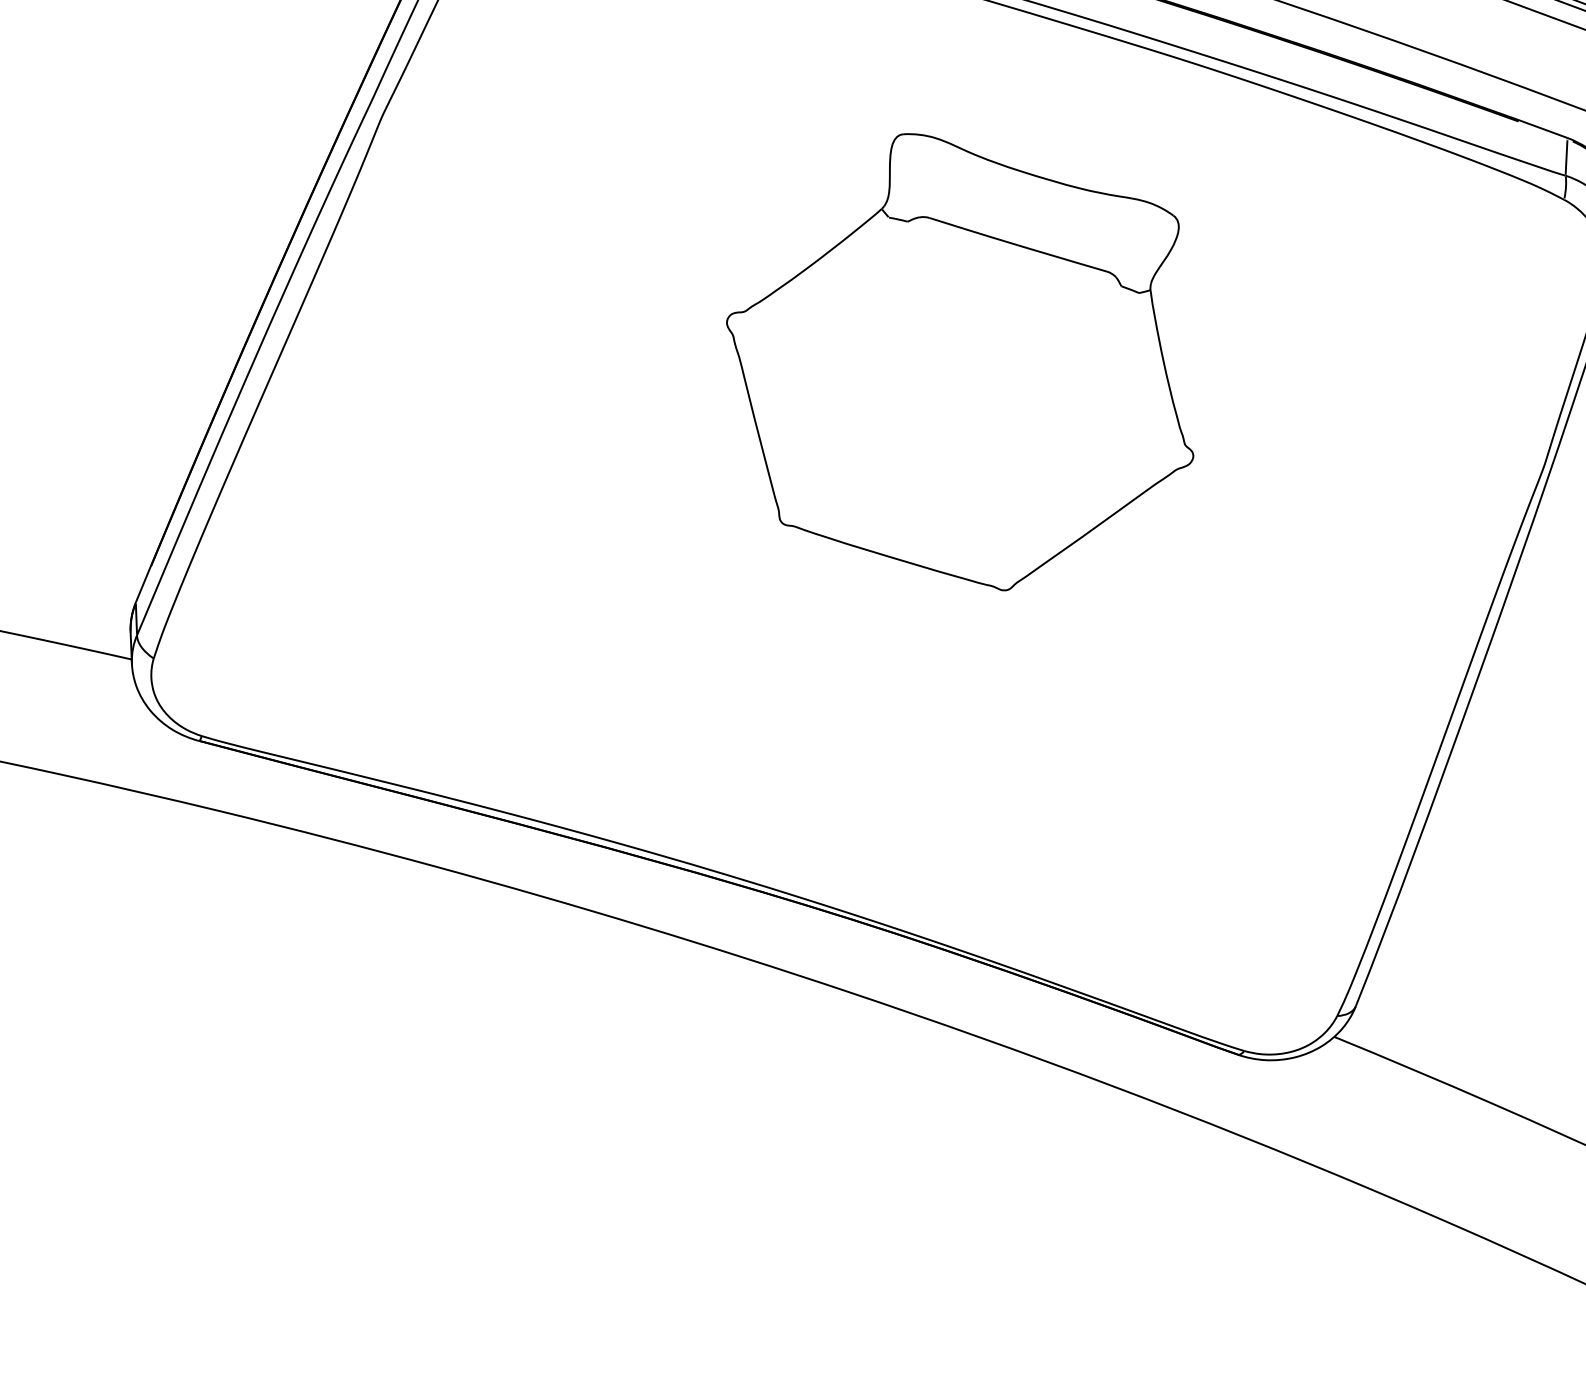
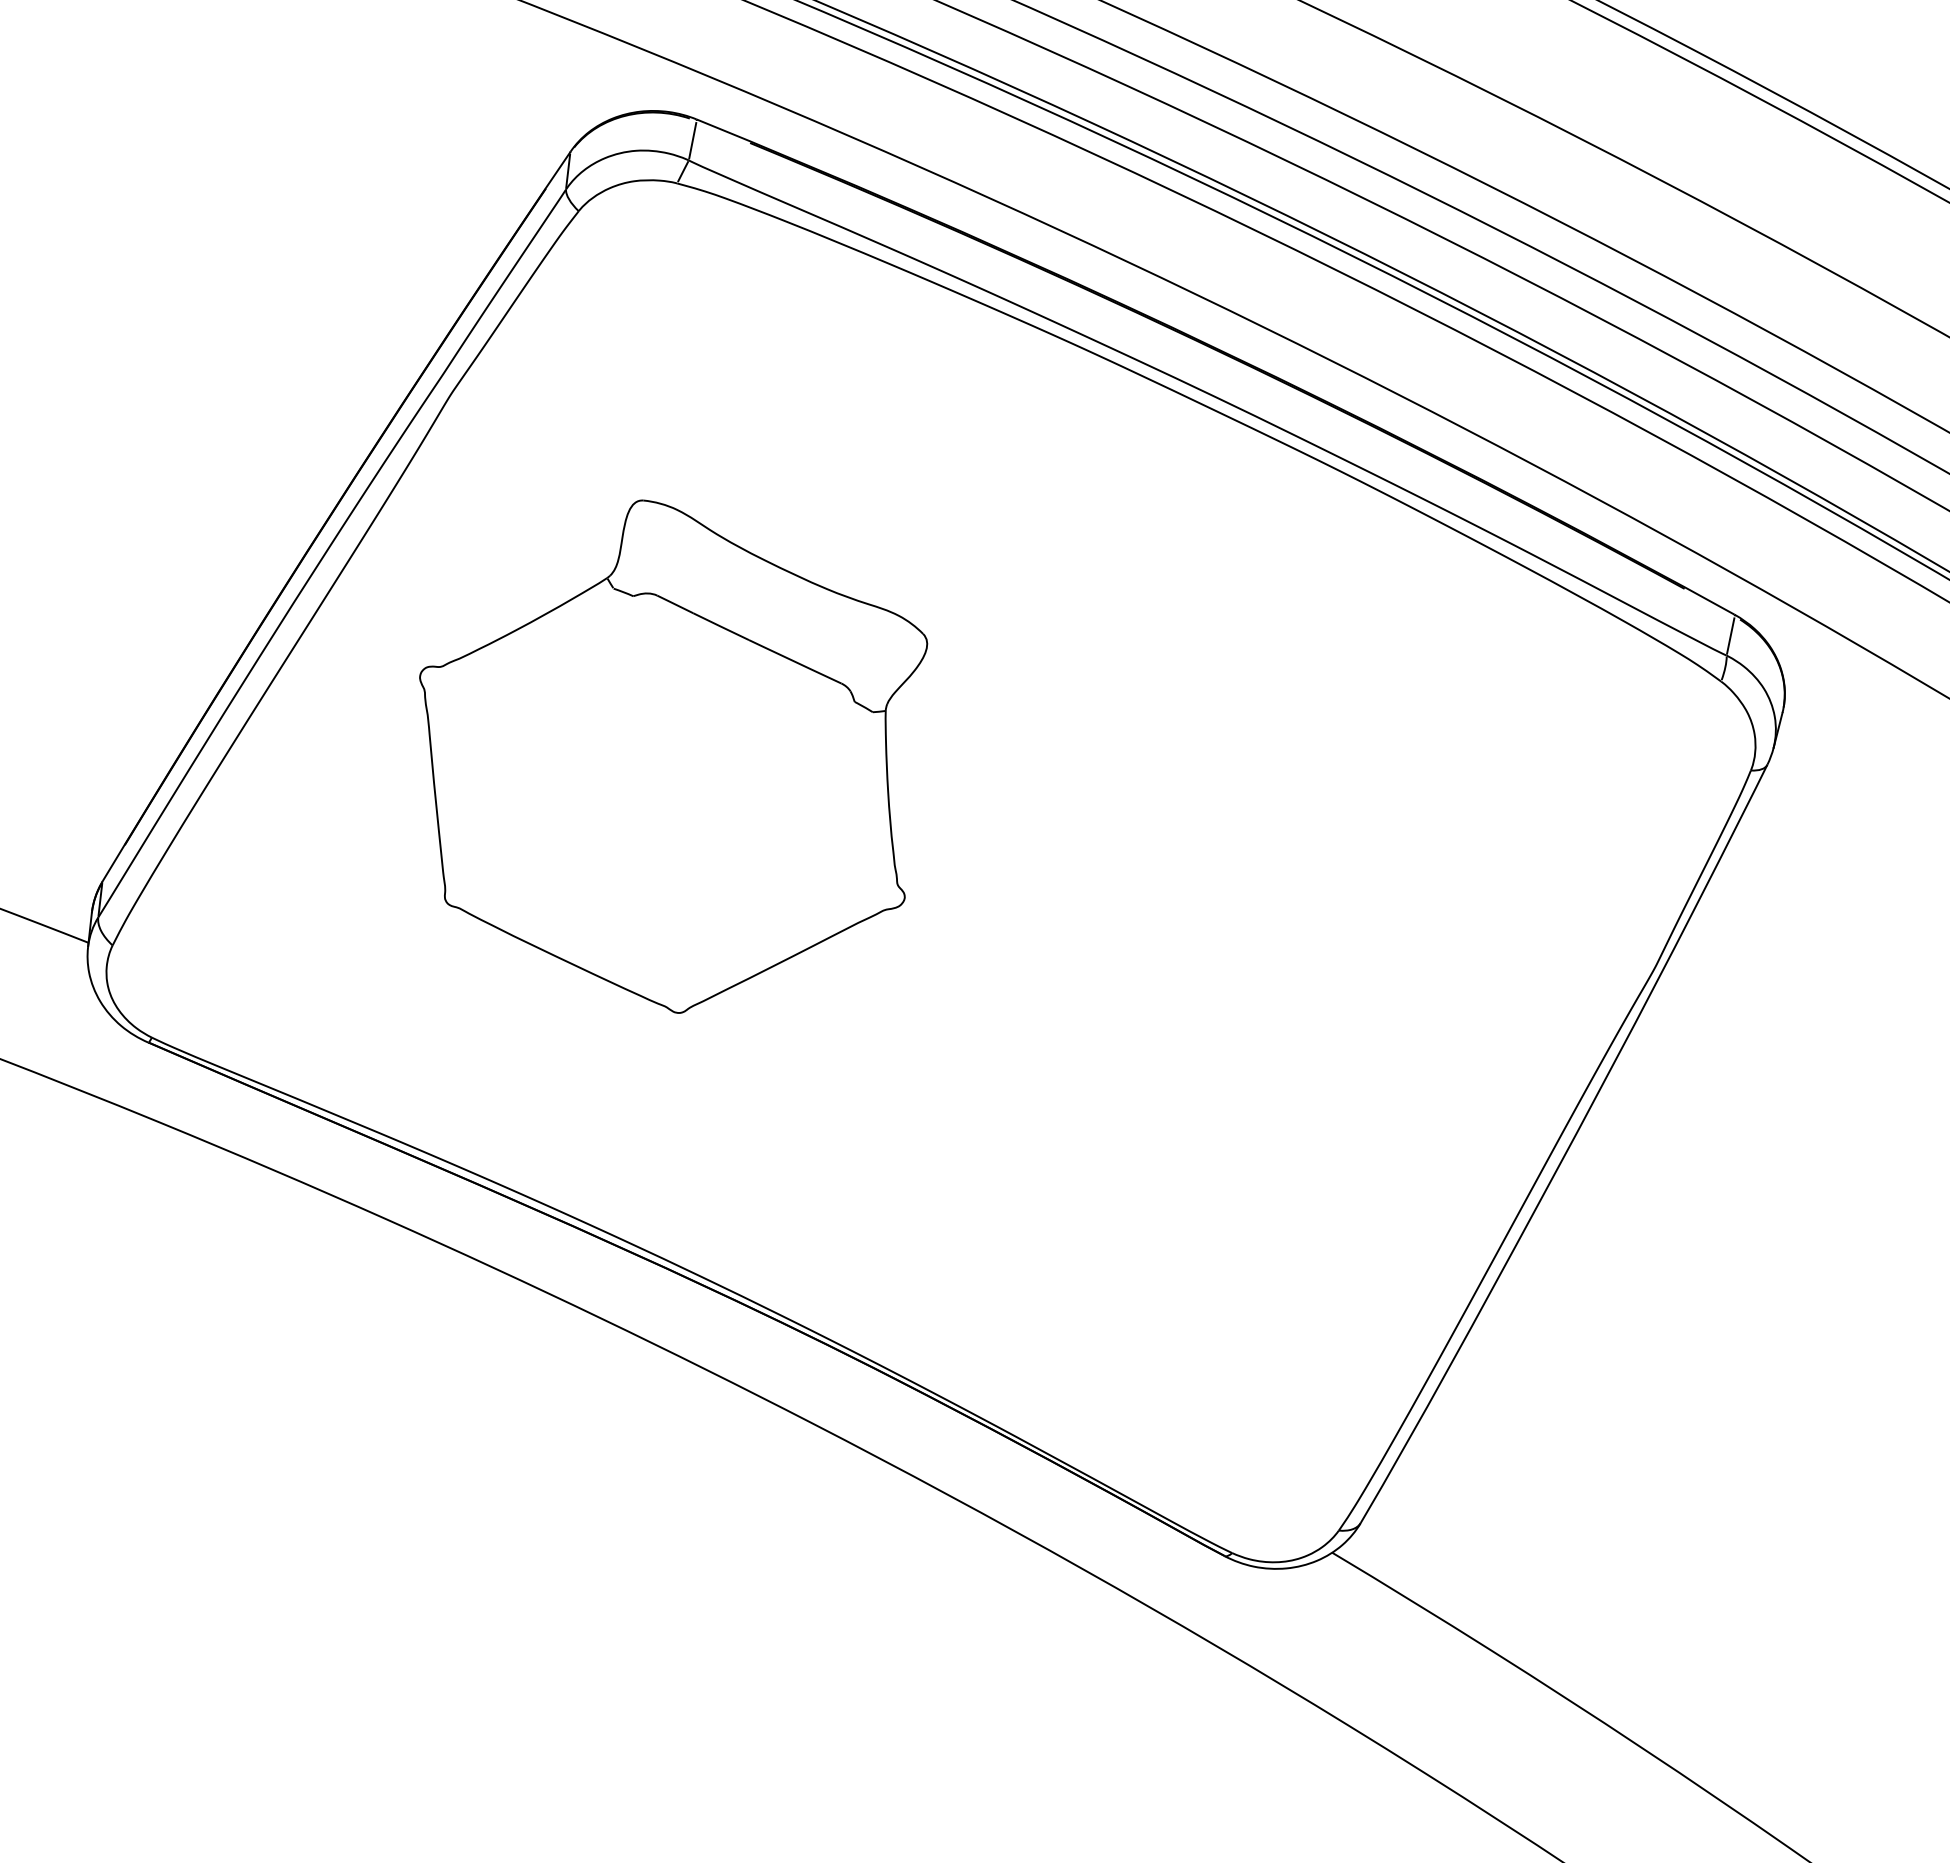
part: (965, 360) -> (673, 756), moved

